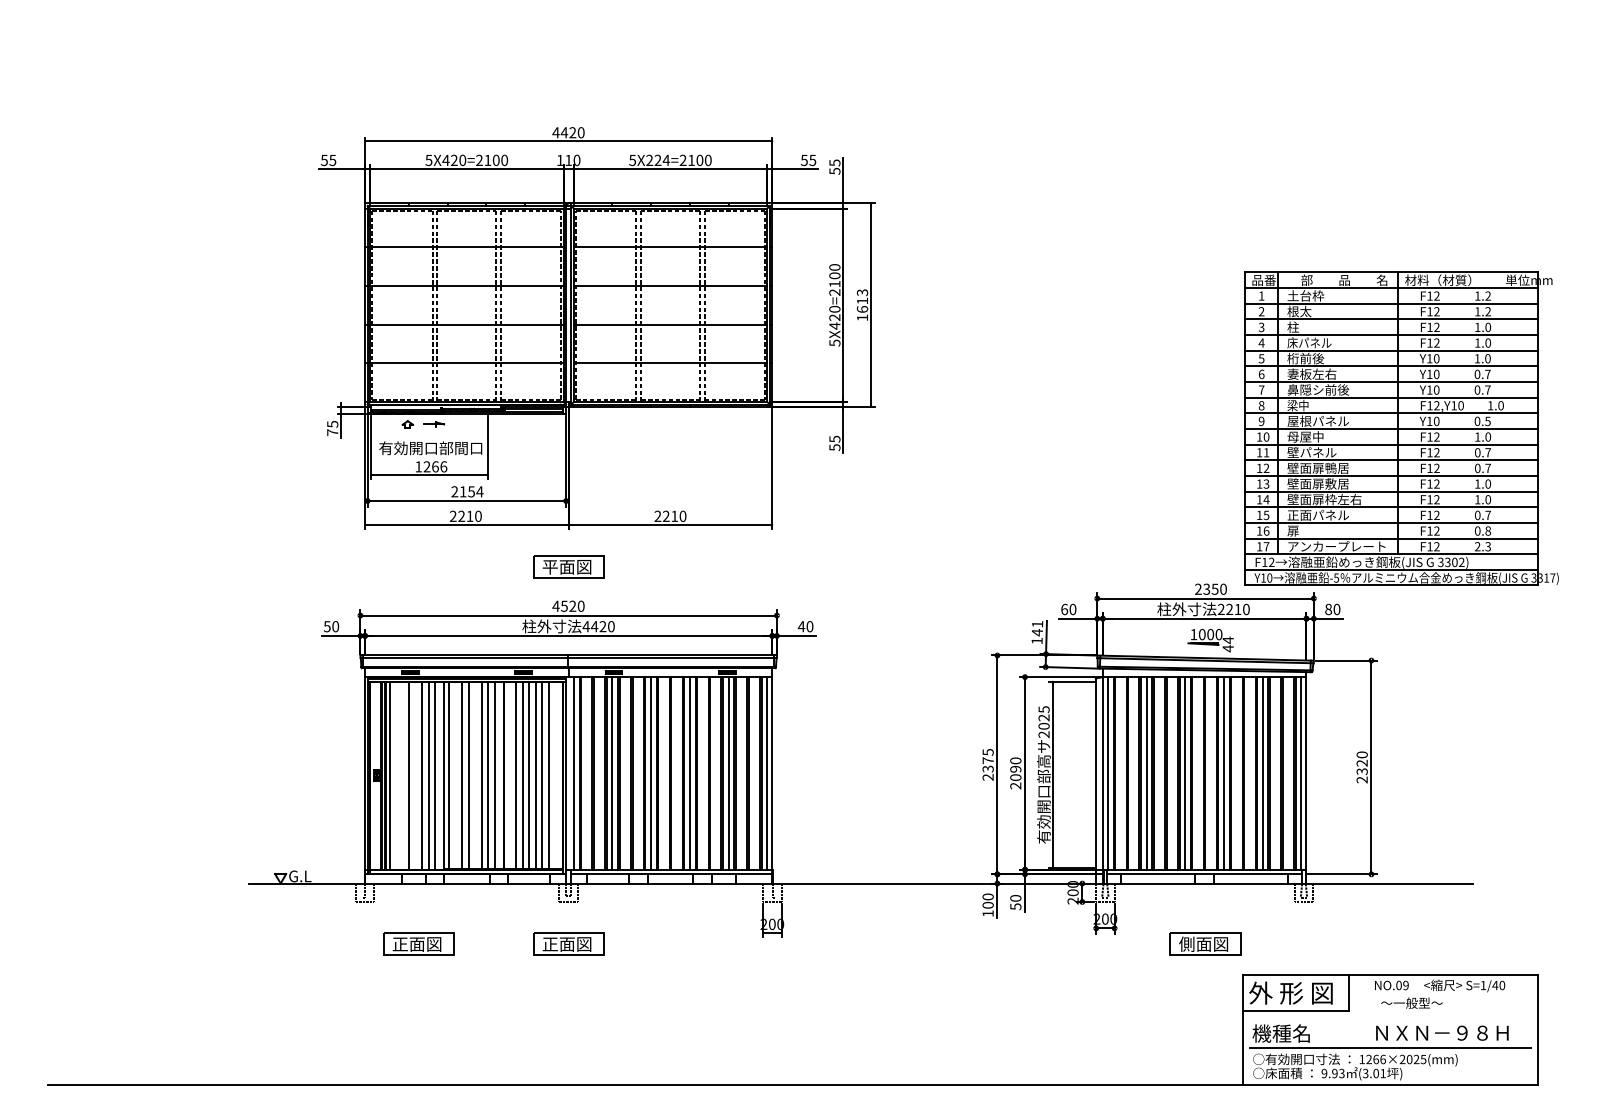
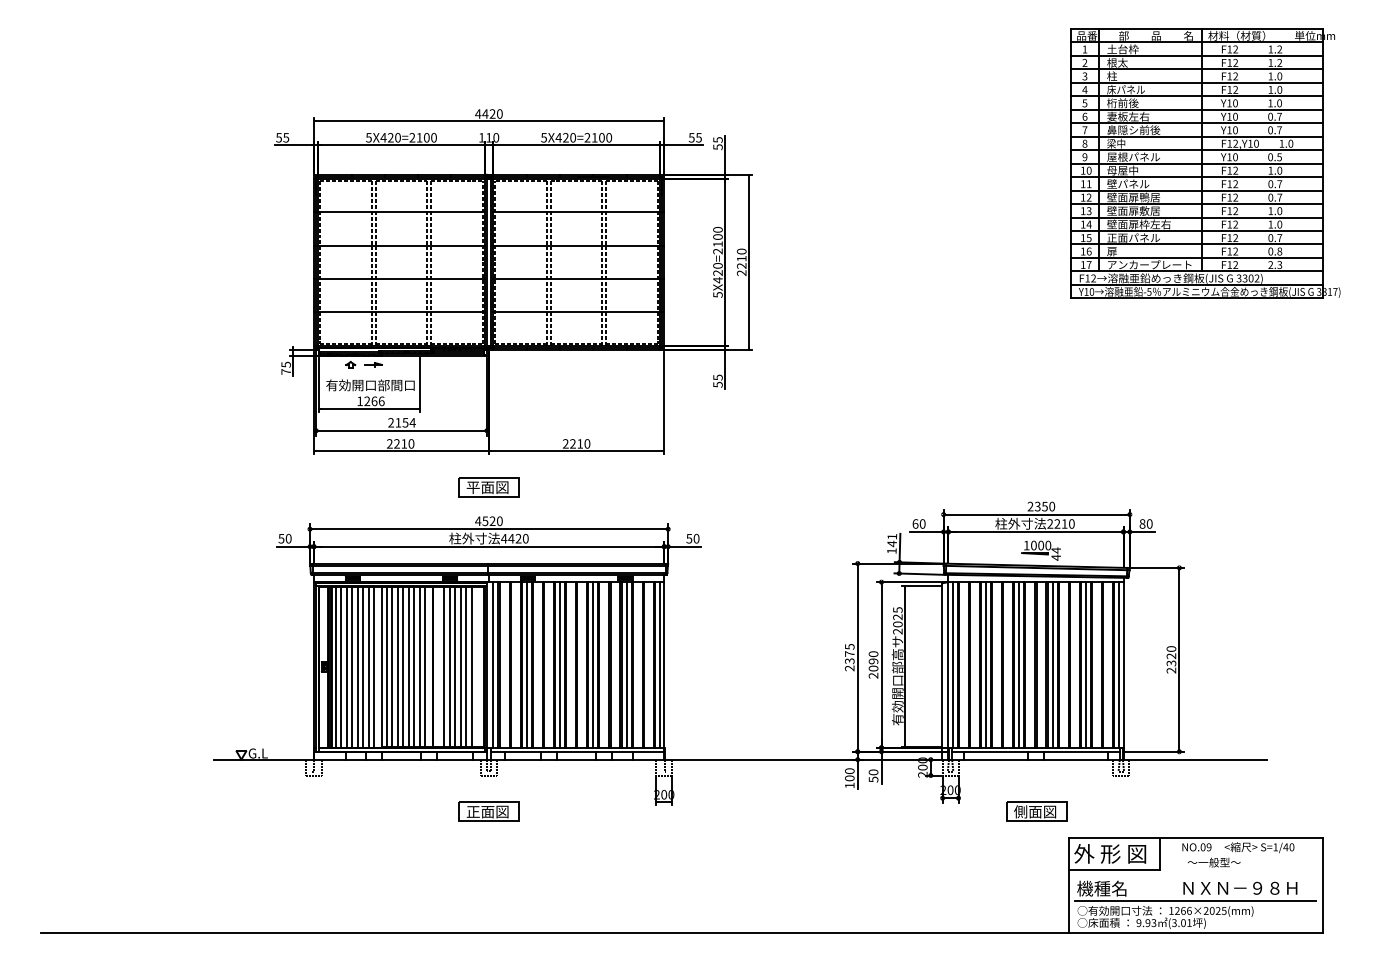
text: (657, 160) -> (565, 137), 5X224=2100 -> 5X420=2100
text: (862, 305) -> (741, 262), 1613 -> 2210
part: (1401, 428) -> (1205, 163), moved
text: (801, 626) -> (689, 538), 40 -> 50
line: (397, 775) -> (341, 666), added
line: (402, 775) -> (346, 666), added
line: (415, 775) -> (357, 666), added
line: (456, 775) -> (392, 666), added
line: (474, 775) -> (408, 666), added
part: (417, 943) -> (359, 811), removed

